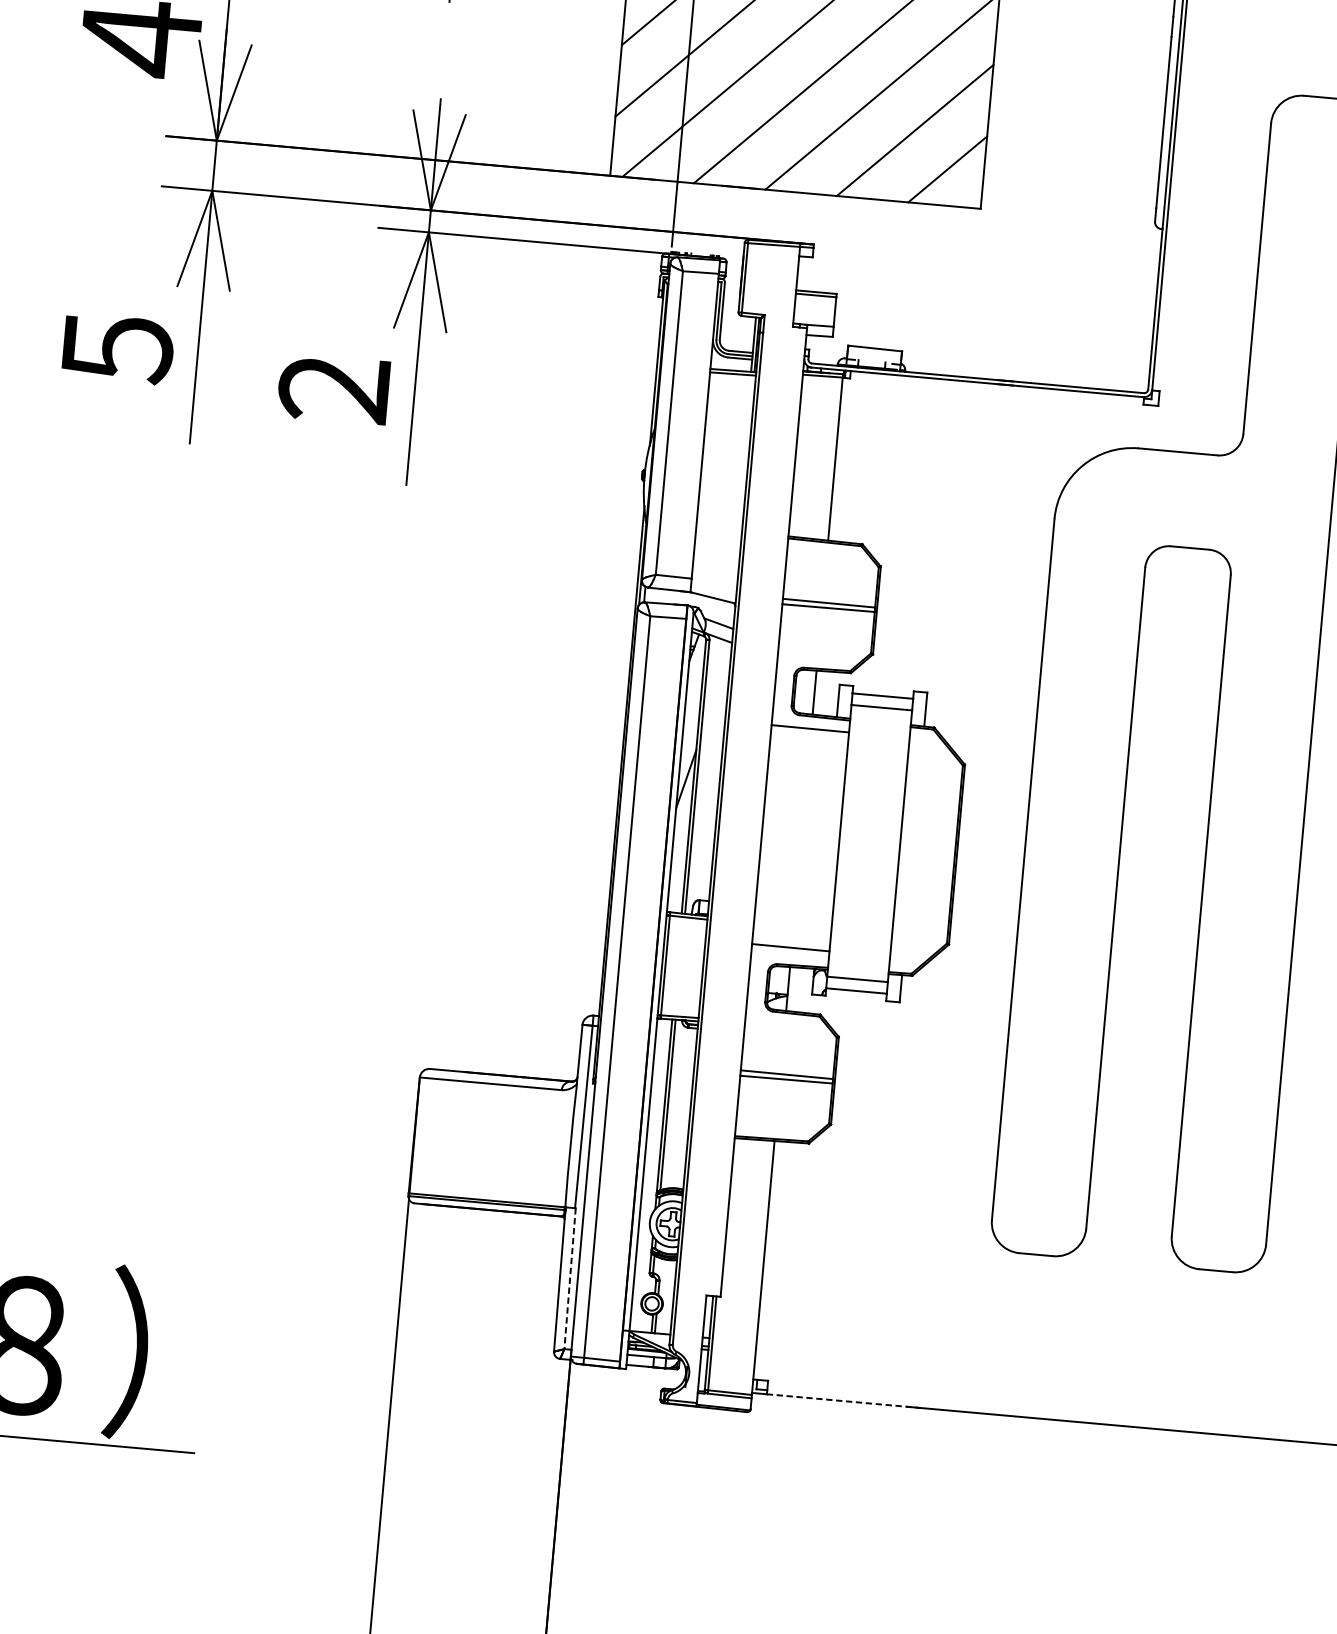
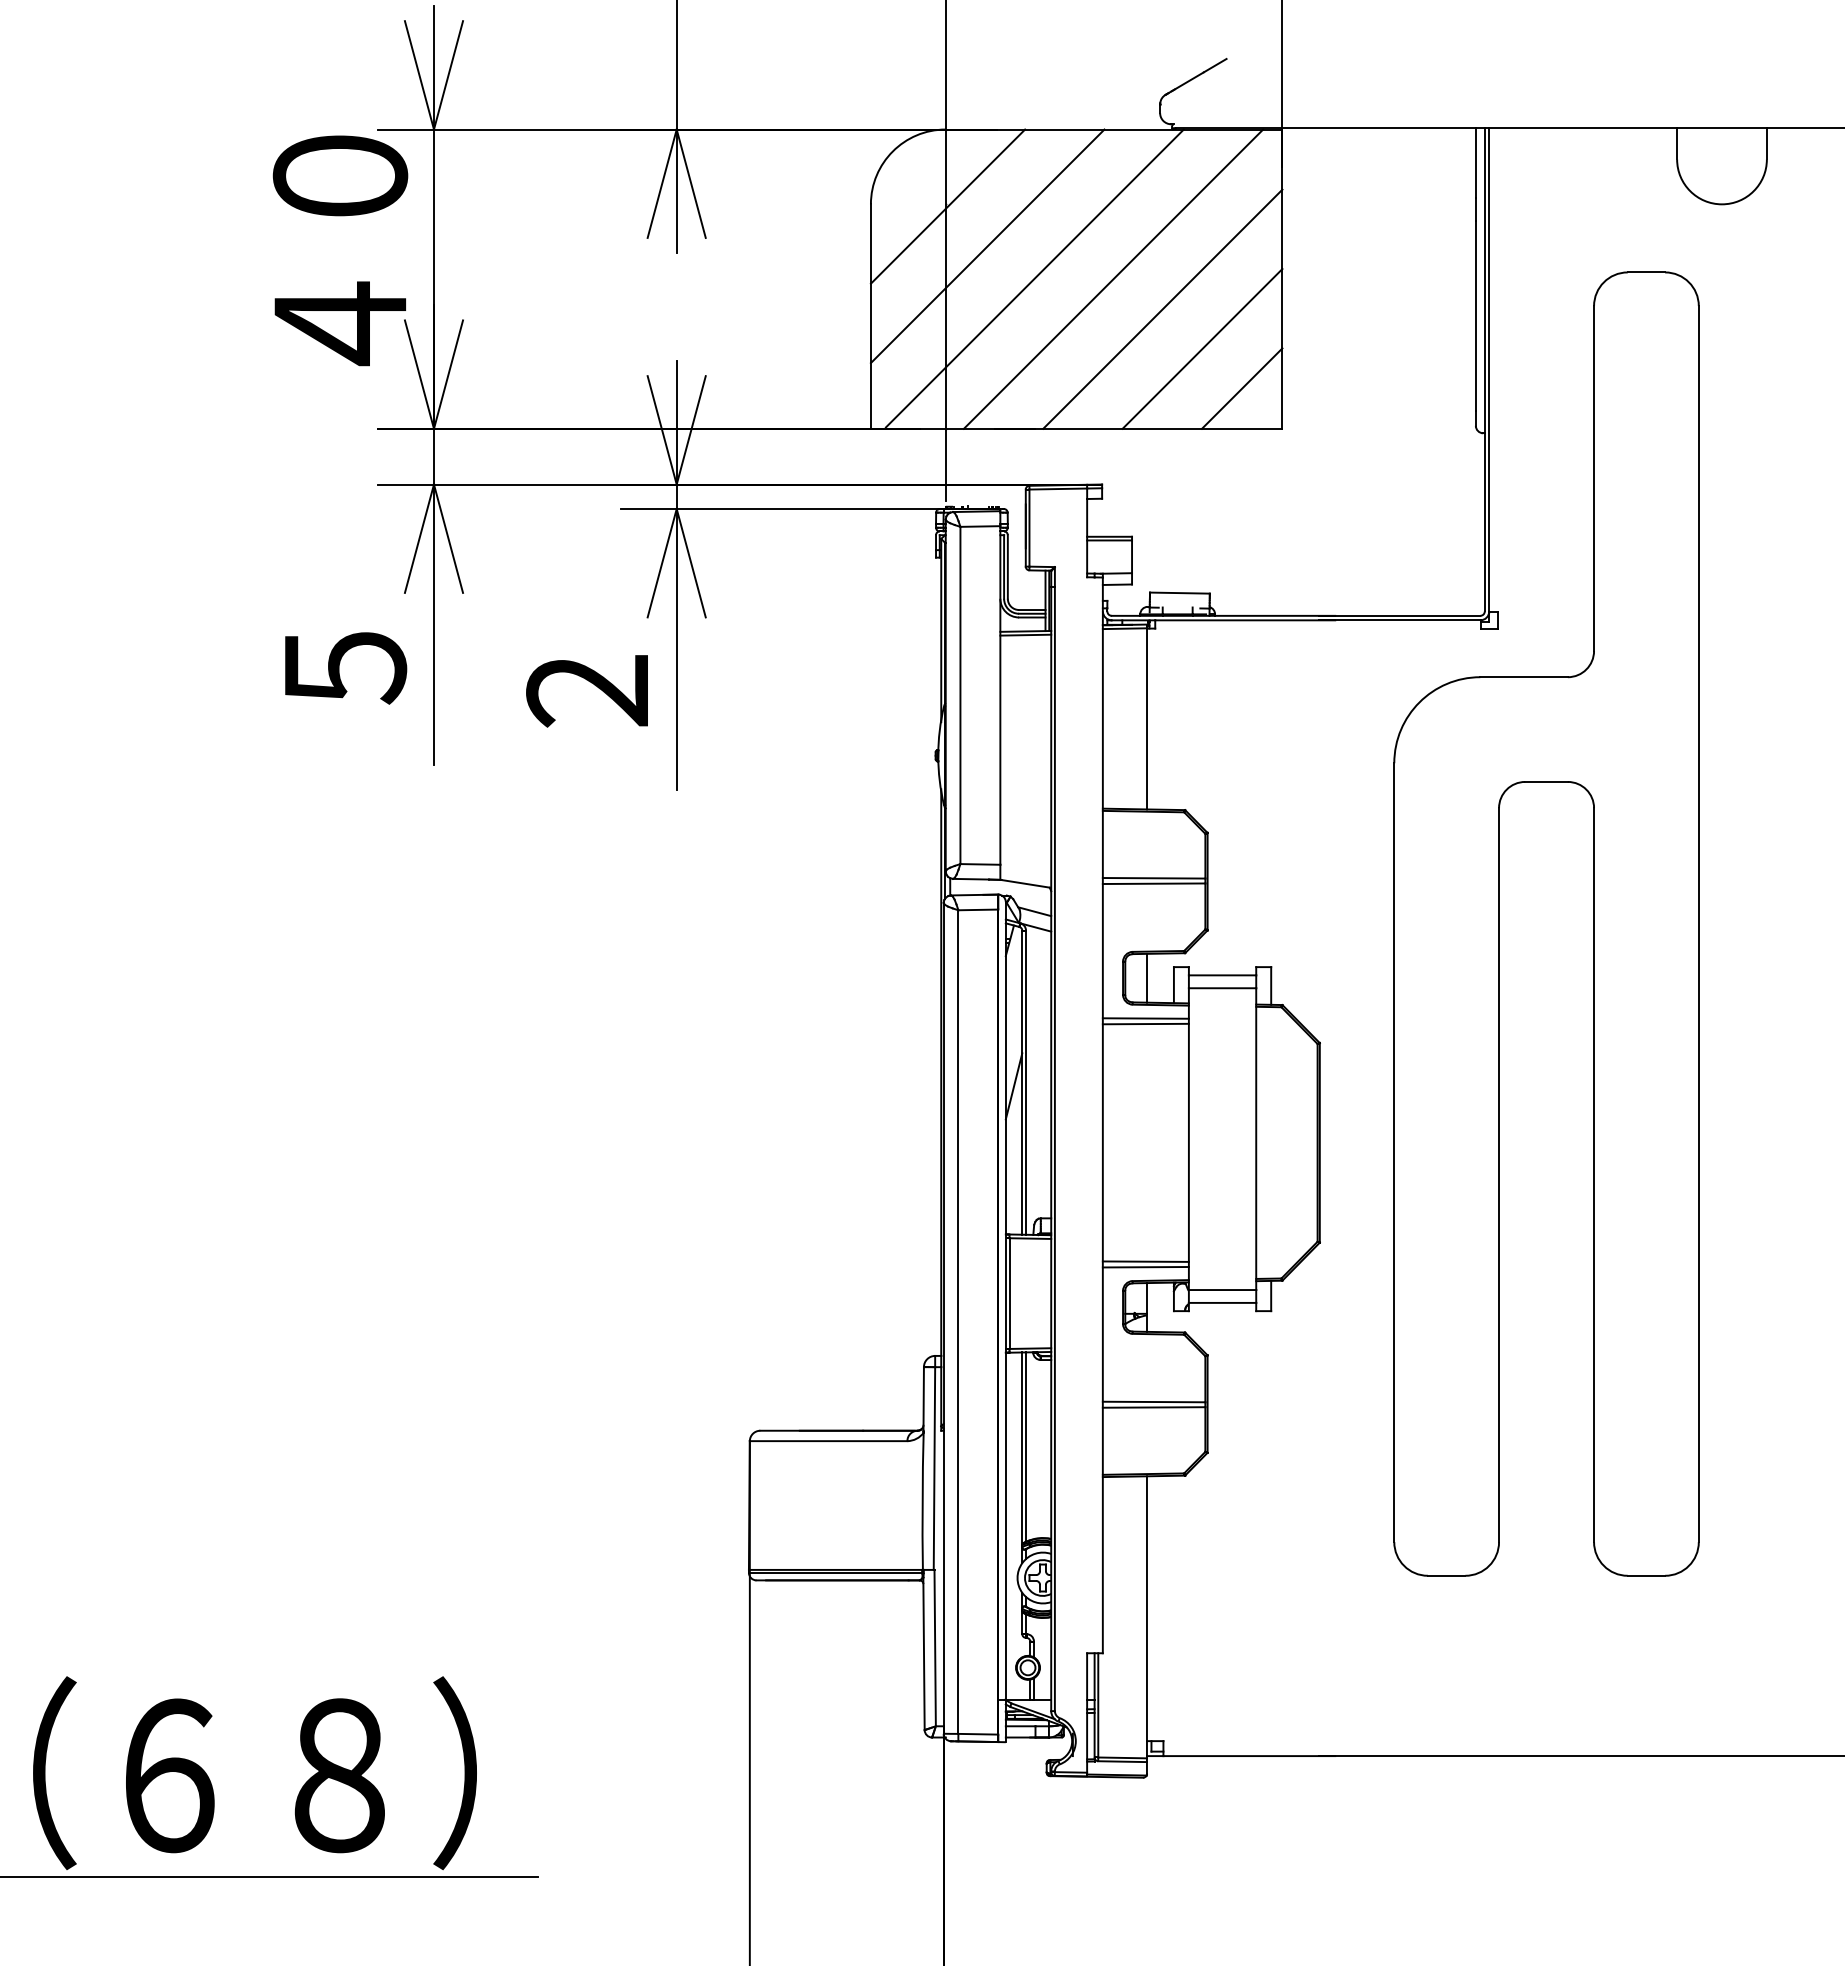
line: (809, 733) -> (1145, 1023), added
line: (790, 952) -> (1145, 1267), added
line: (570, 1279) -> (935, 1648), dashed -> solid
line: (844, 1401) -> (1249, 1756), dashed -> solid

